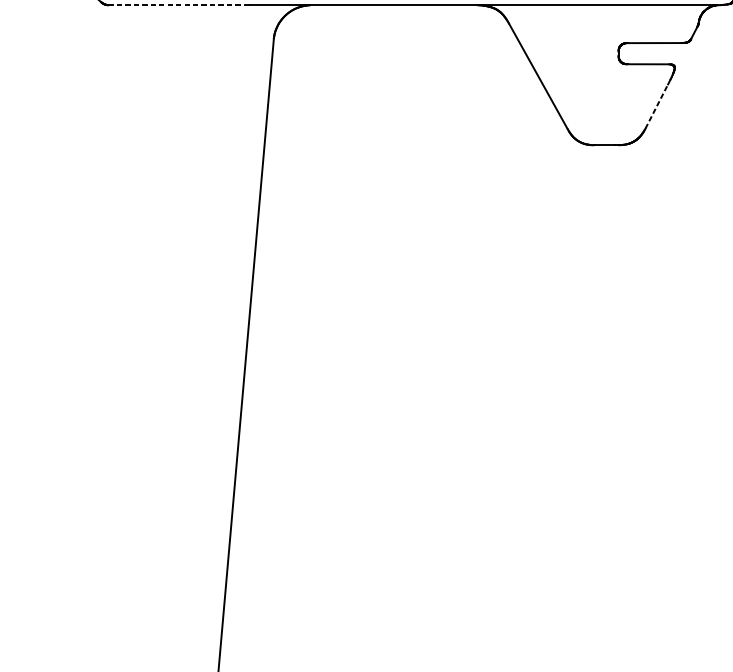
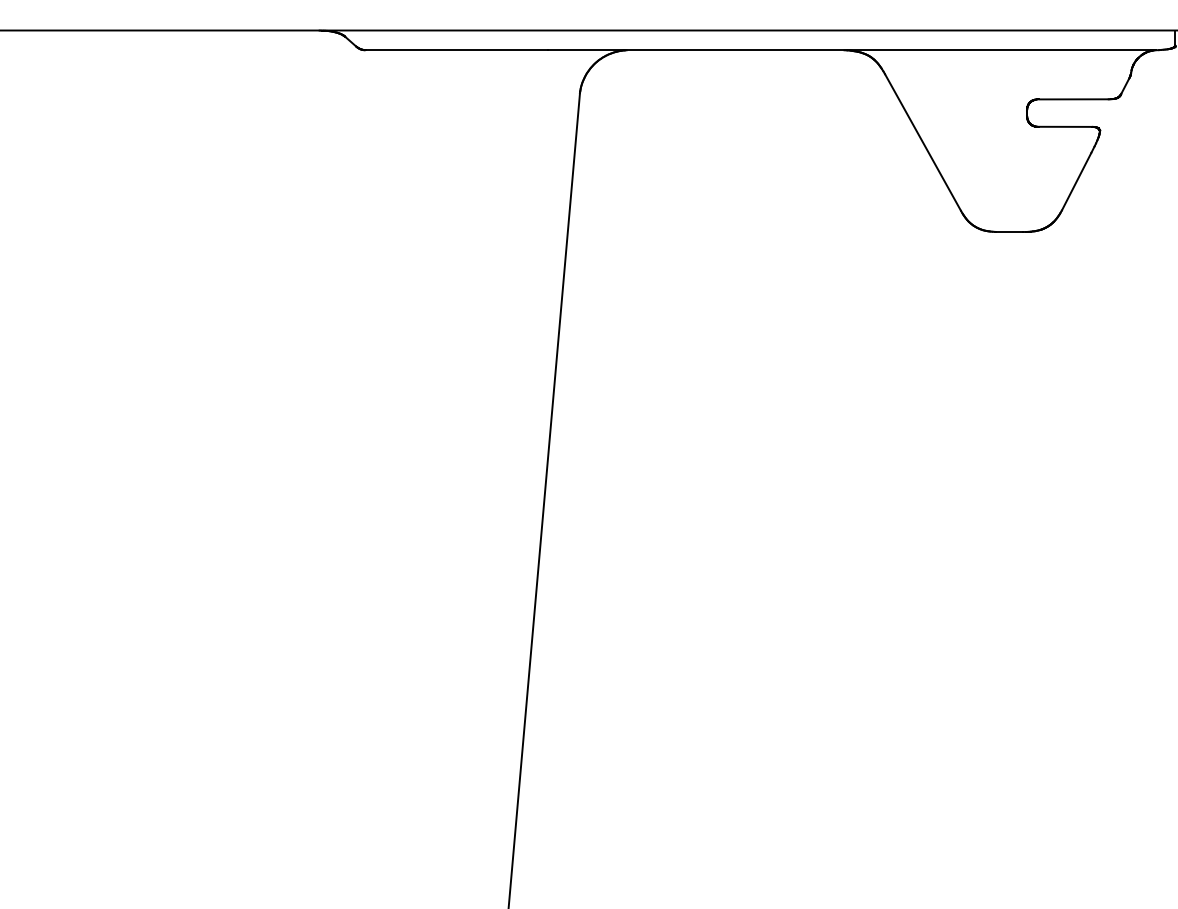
line: (179, 5) -> (457, 50), dashed -> solid
line: (656, 106) -> (1076, 181), dashed -> solid

